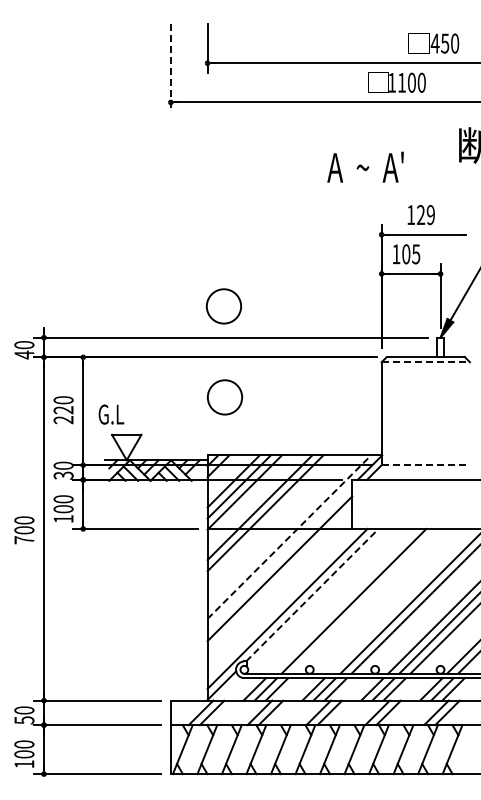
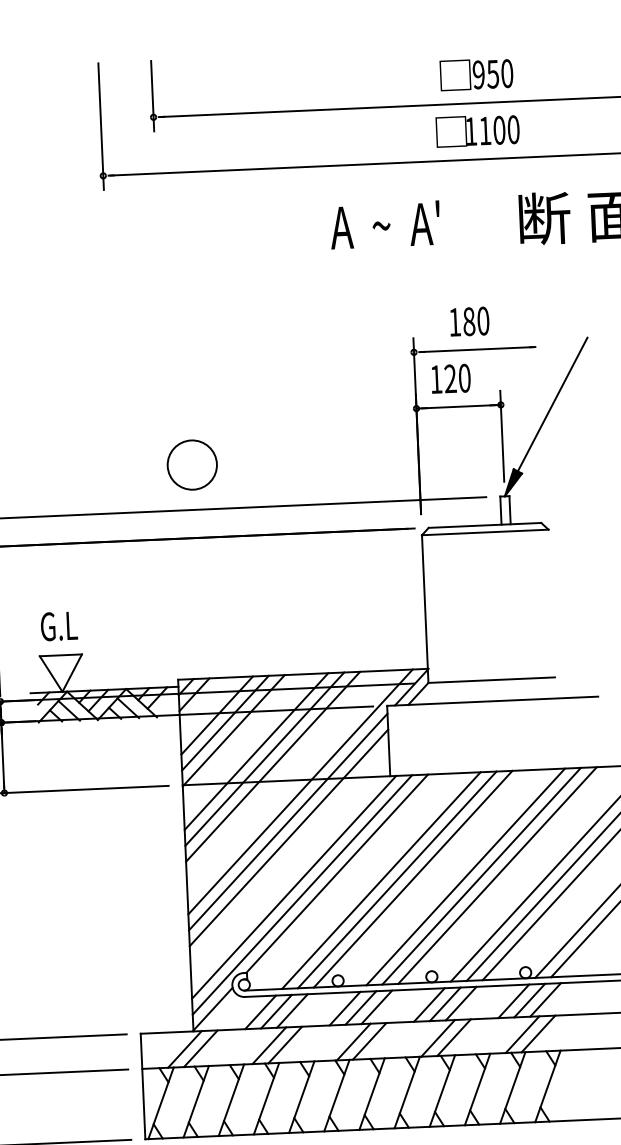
text: (434, 43) -> (477, 74), 450 -> 950
line: (170, 68) -> (100, 127), dashed -> solid
text: (396, 82) -> (477, 130), moved
text: (365, 166) -> (385, 223), moved
text: (425, 215) -> (475, 322), 129 -> 180
text: (411, 254) -> (458, 378), 105 -> 120
line: (426, 362) -> (486, 532), dashed -> solid
circle: (224, 397) -> (198, 595), removed
text: (111, 414) -> (59, 626), moved
line: (426, 465) -> (492, 680), dashed -> solid
line: (270, 518) -> (272, 766), added
line: (289, 537) -> (300, 792), dashed -> solid
line: (279, 557) -> (287, 821), added
line: (312, 595) -> (337, 874), dashed -> solid
line: (342, 600) -> (380, 879), added
line: (364, 600) -> (412, 878), added
line: (401, 600) -> (465, 875), added
line: (281, 602) -> (293, 886), added

